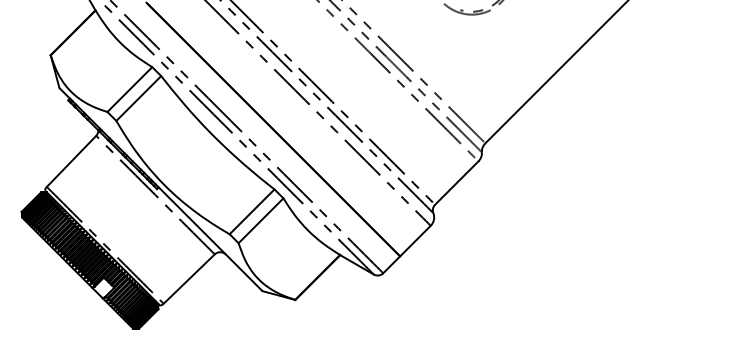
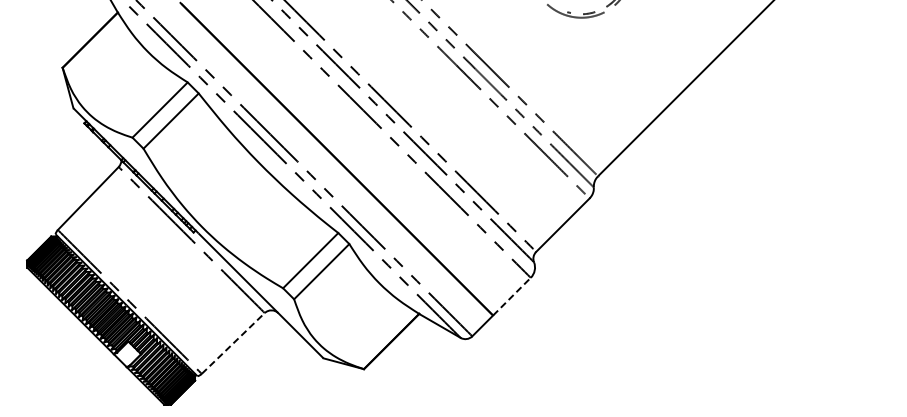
line: (415, 240) -> (511, 296), solid -> dashed
line: (189, 279) -> (233, 343), solid -> dashed

